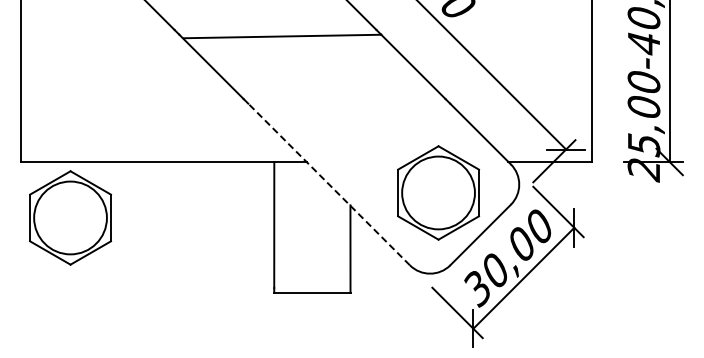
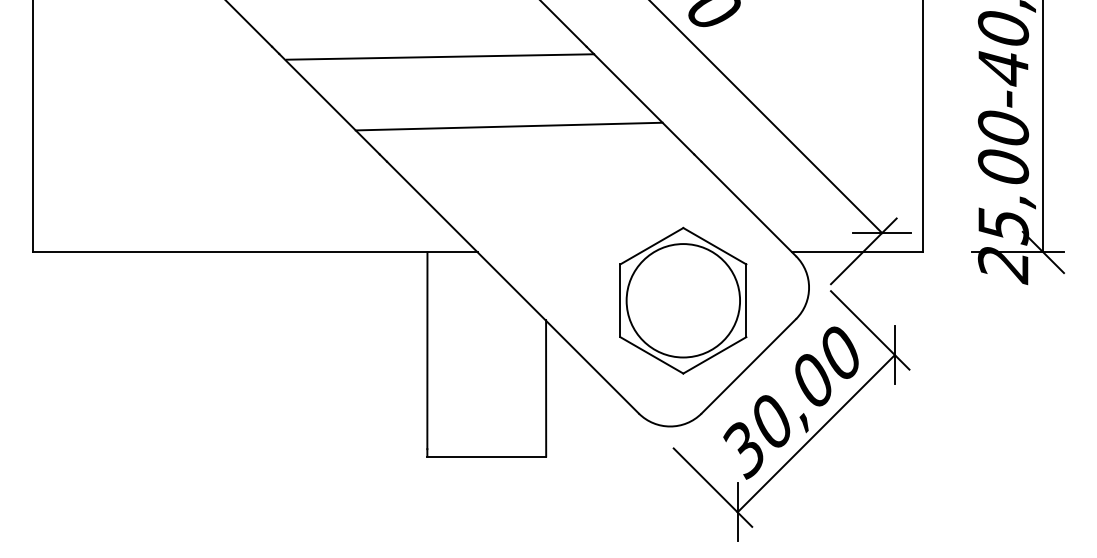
line: (326, 80) -> (508, 125), added
line: (328, 184) -> (511, 287), dashed -> solid
part: (70, 217) -> (109, 338), removed

